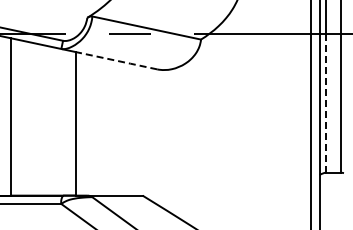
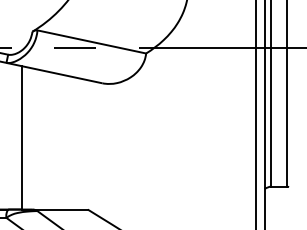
line: (116, 60) -> (61, 74), dashed -> solid
line: (326, 102) -> (271, 116), dashed -> solid

